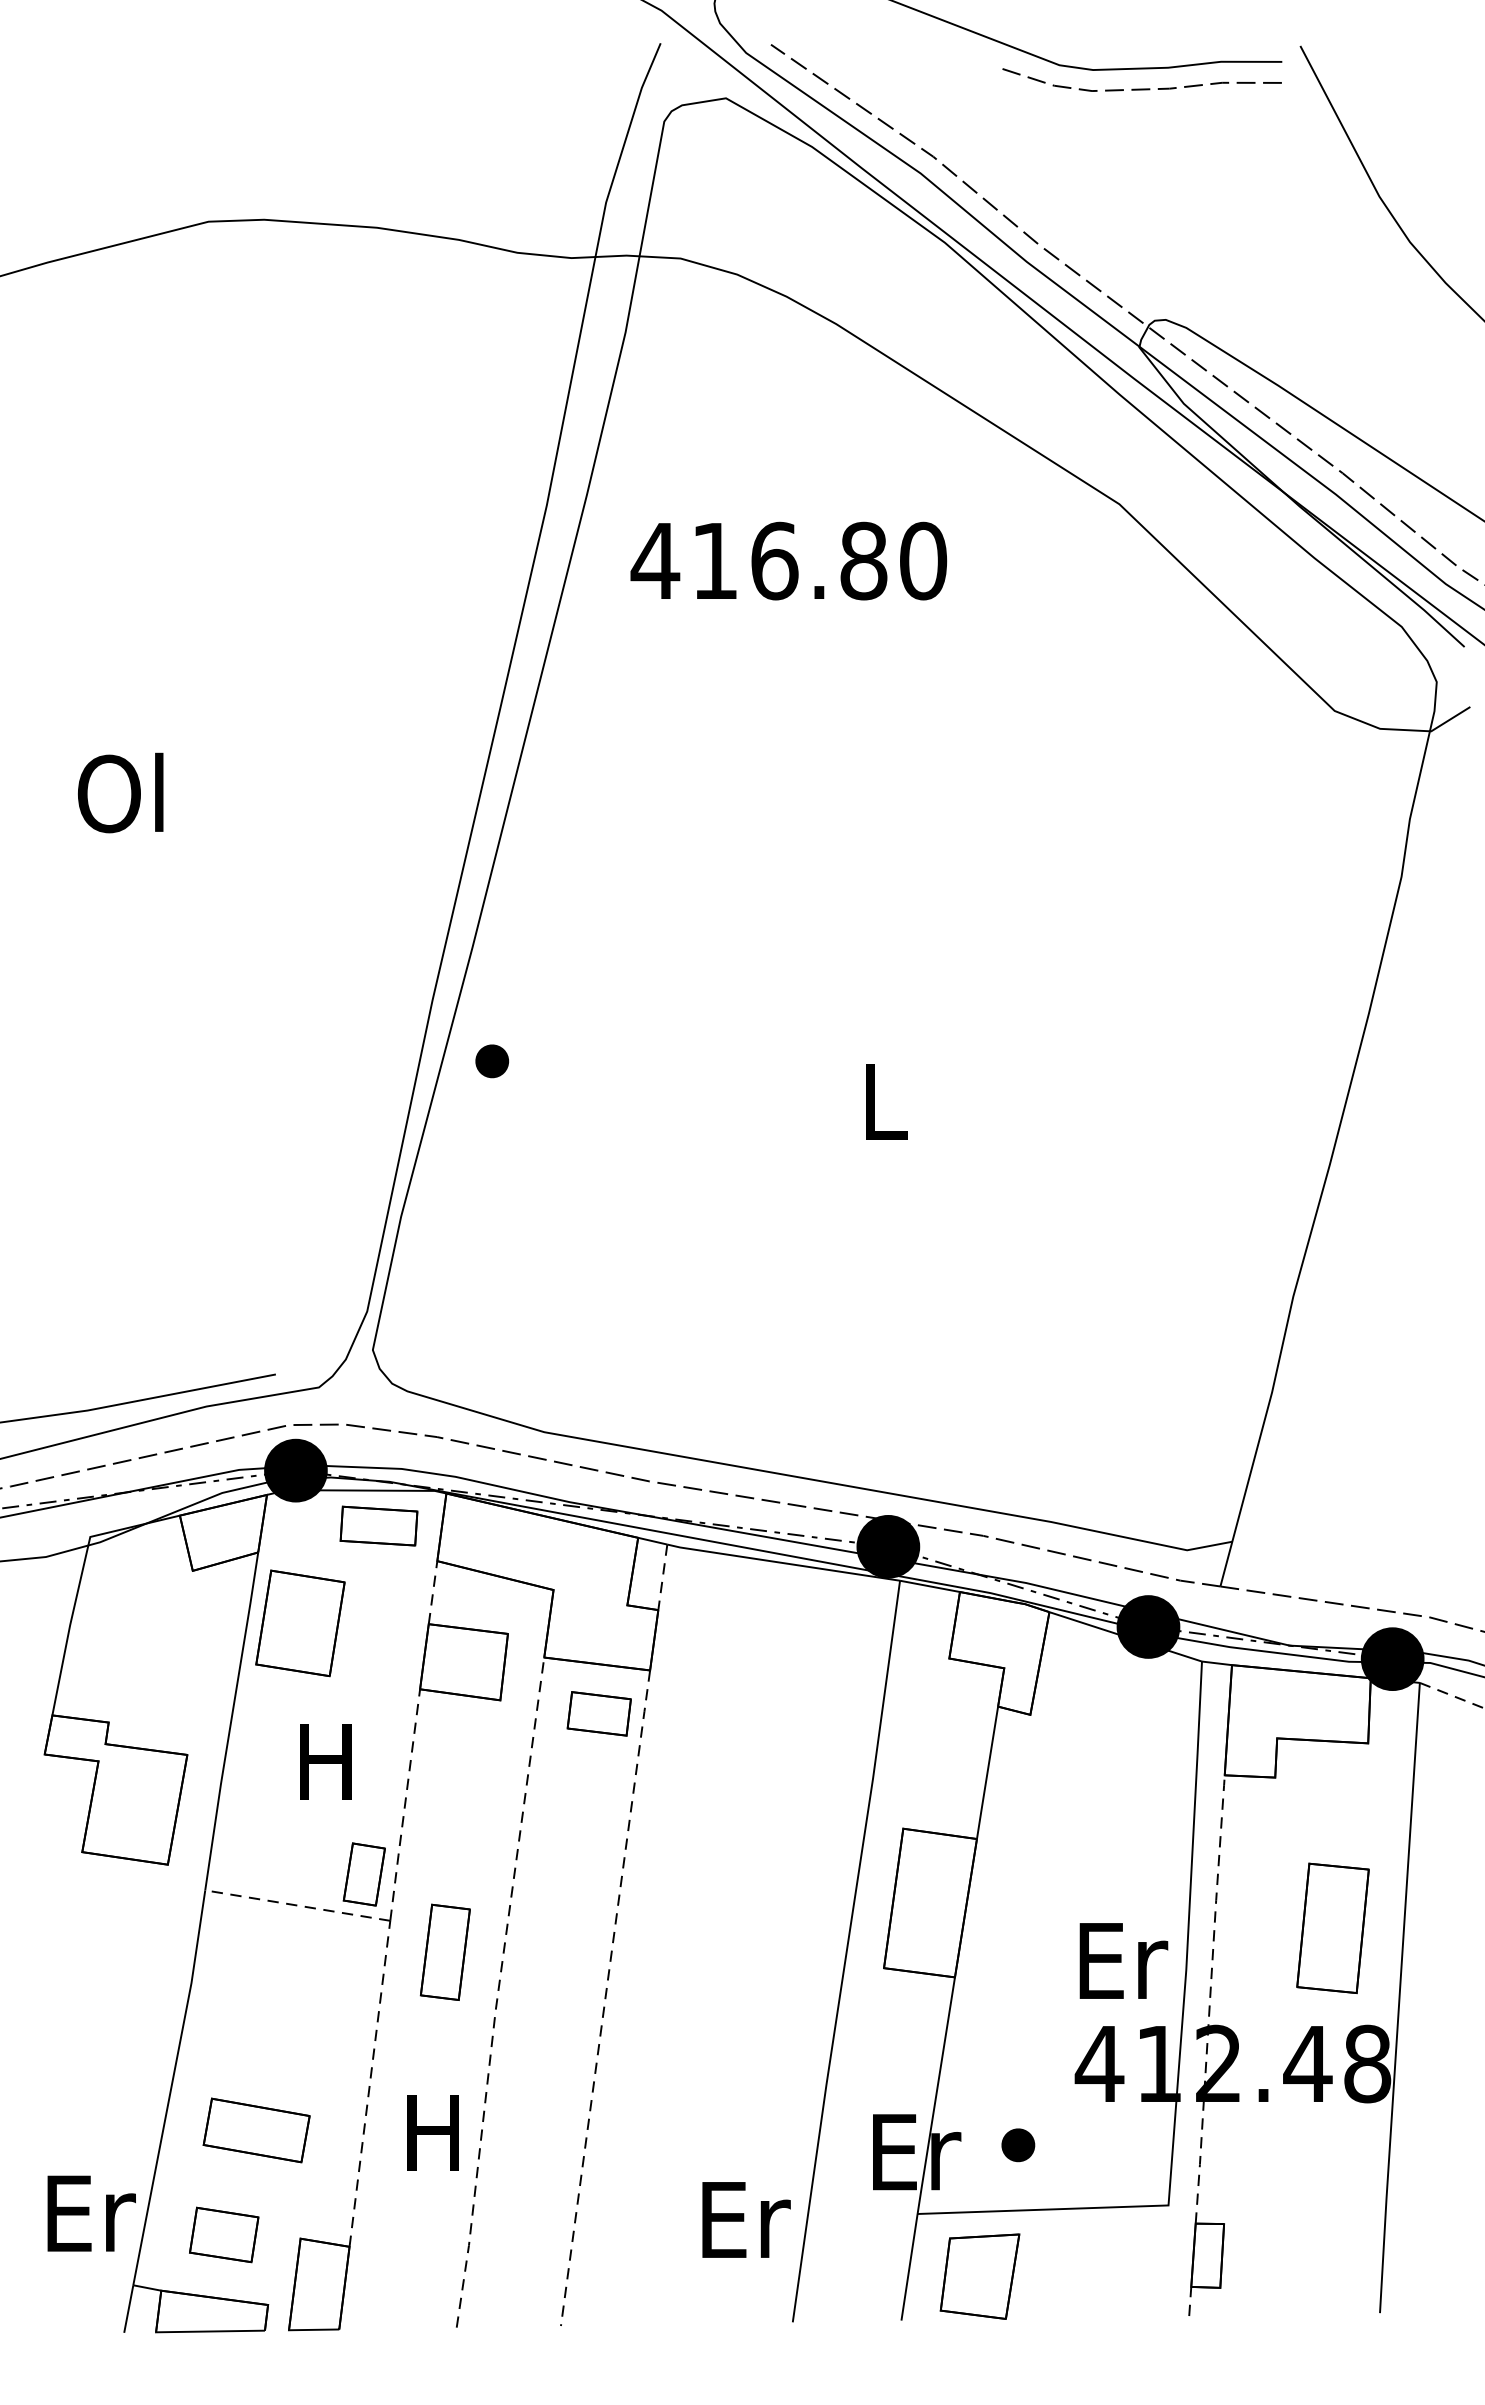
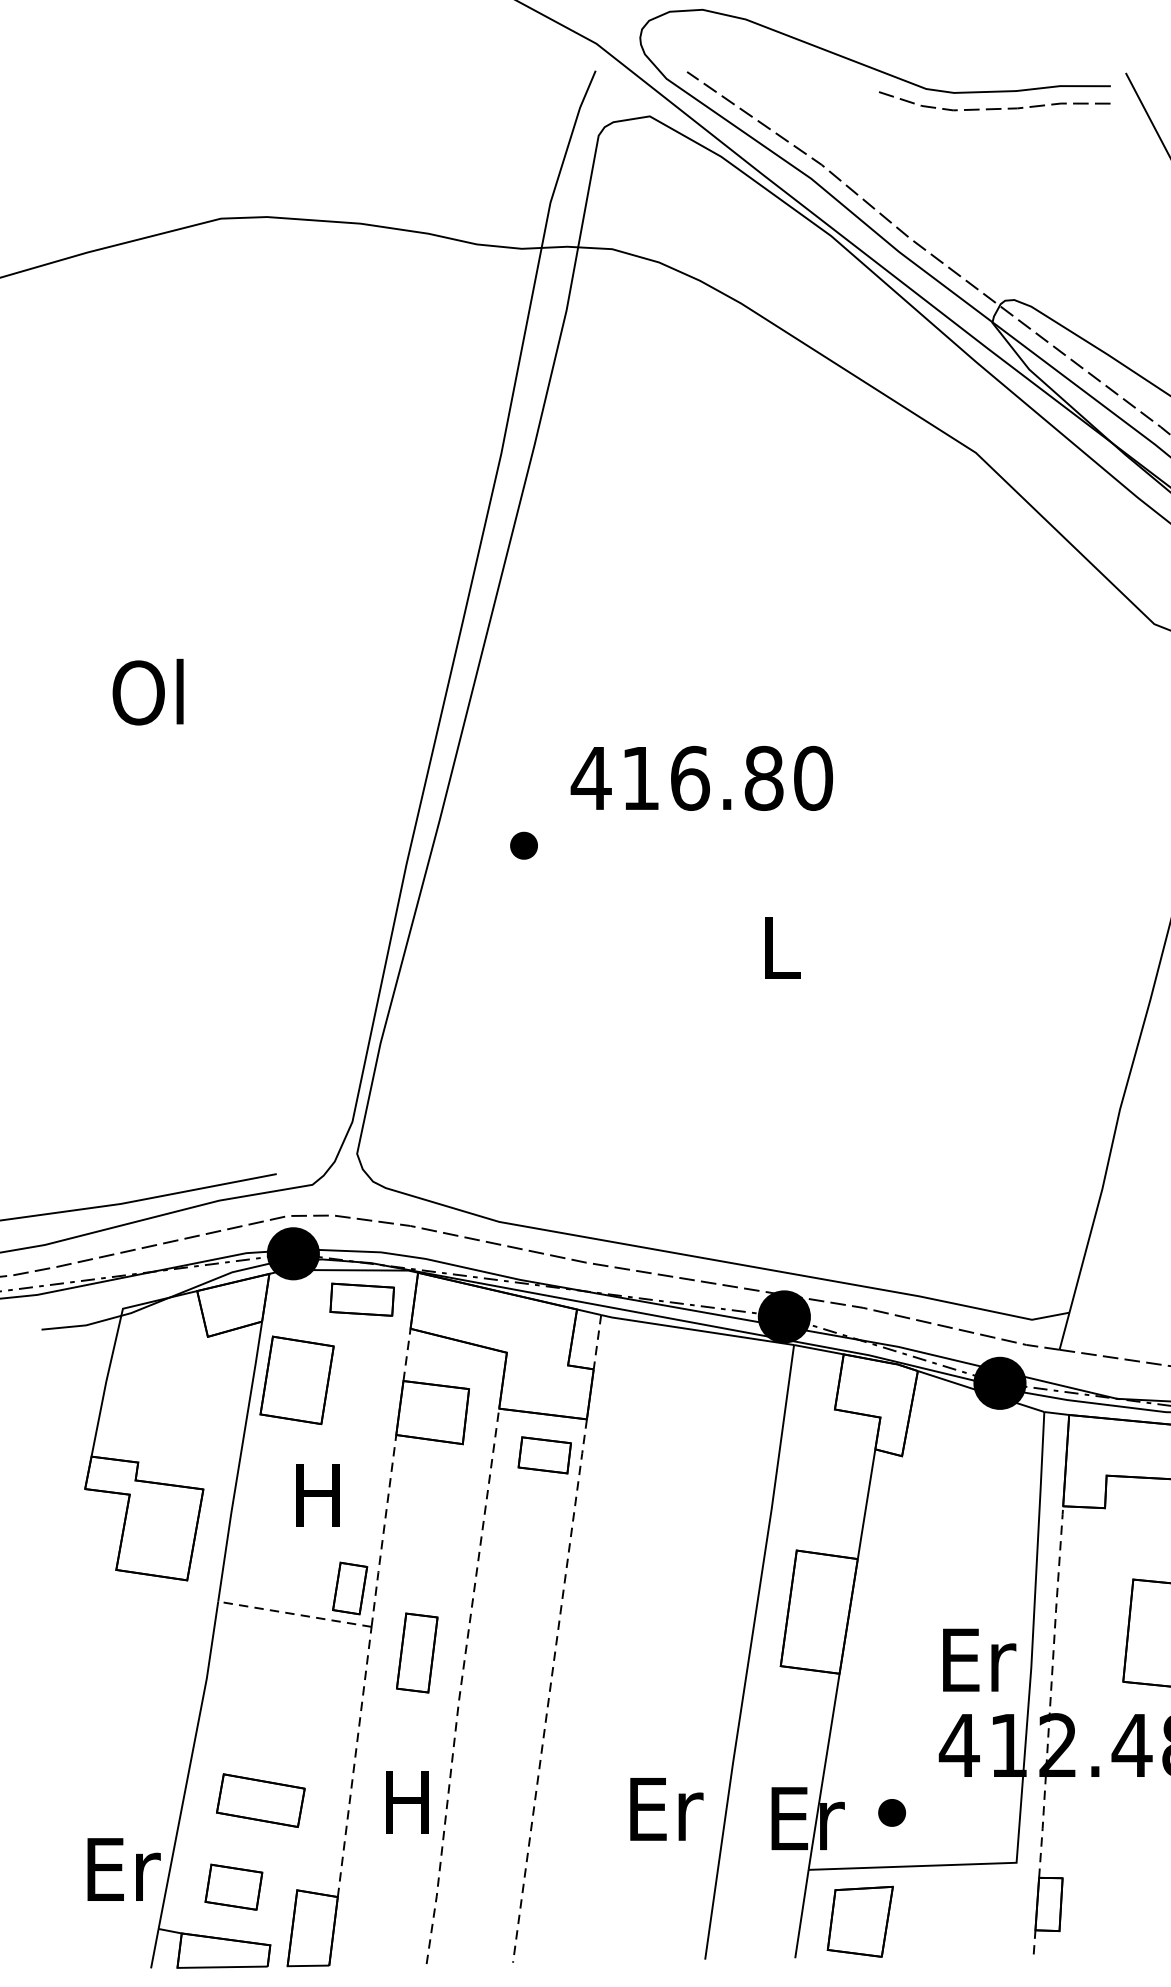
text: (788, 560) -> (701, 777), moved
part: (492, 1061) -> (524, 845), moved
text: (746, 2219) -> (666, 1808), moved

